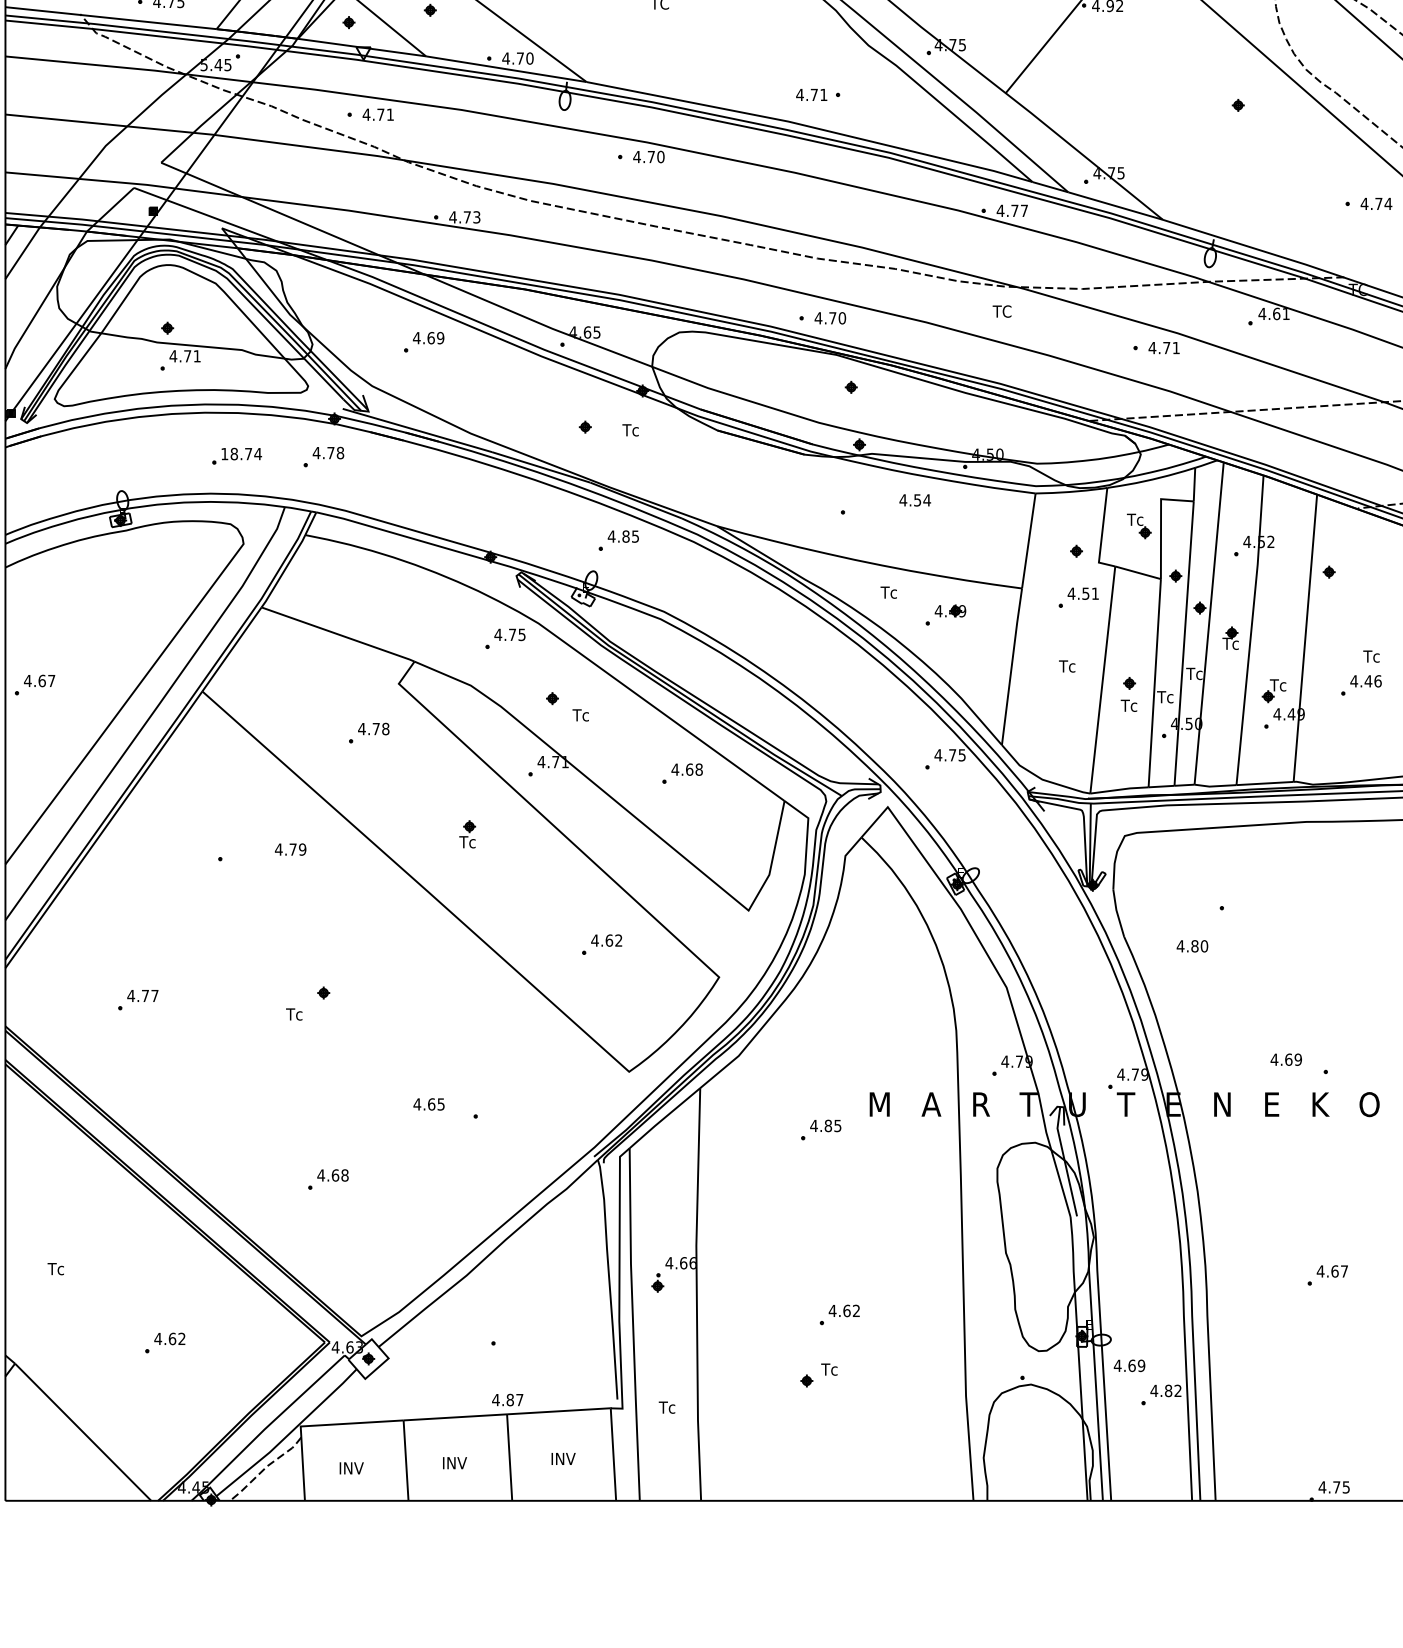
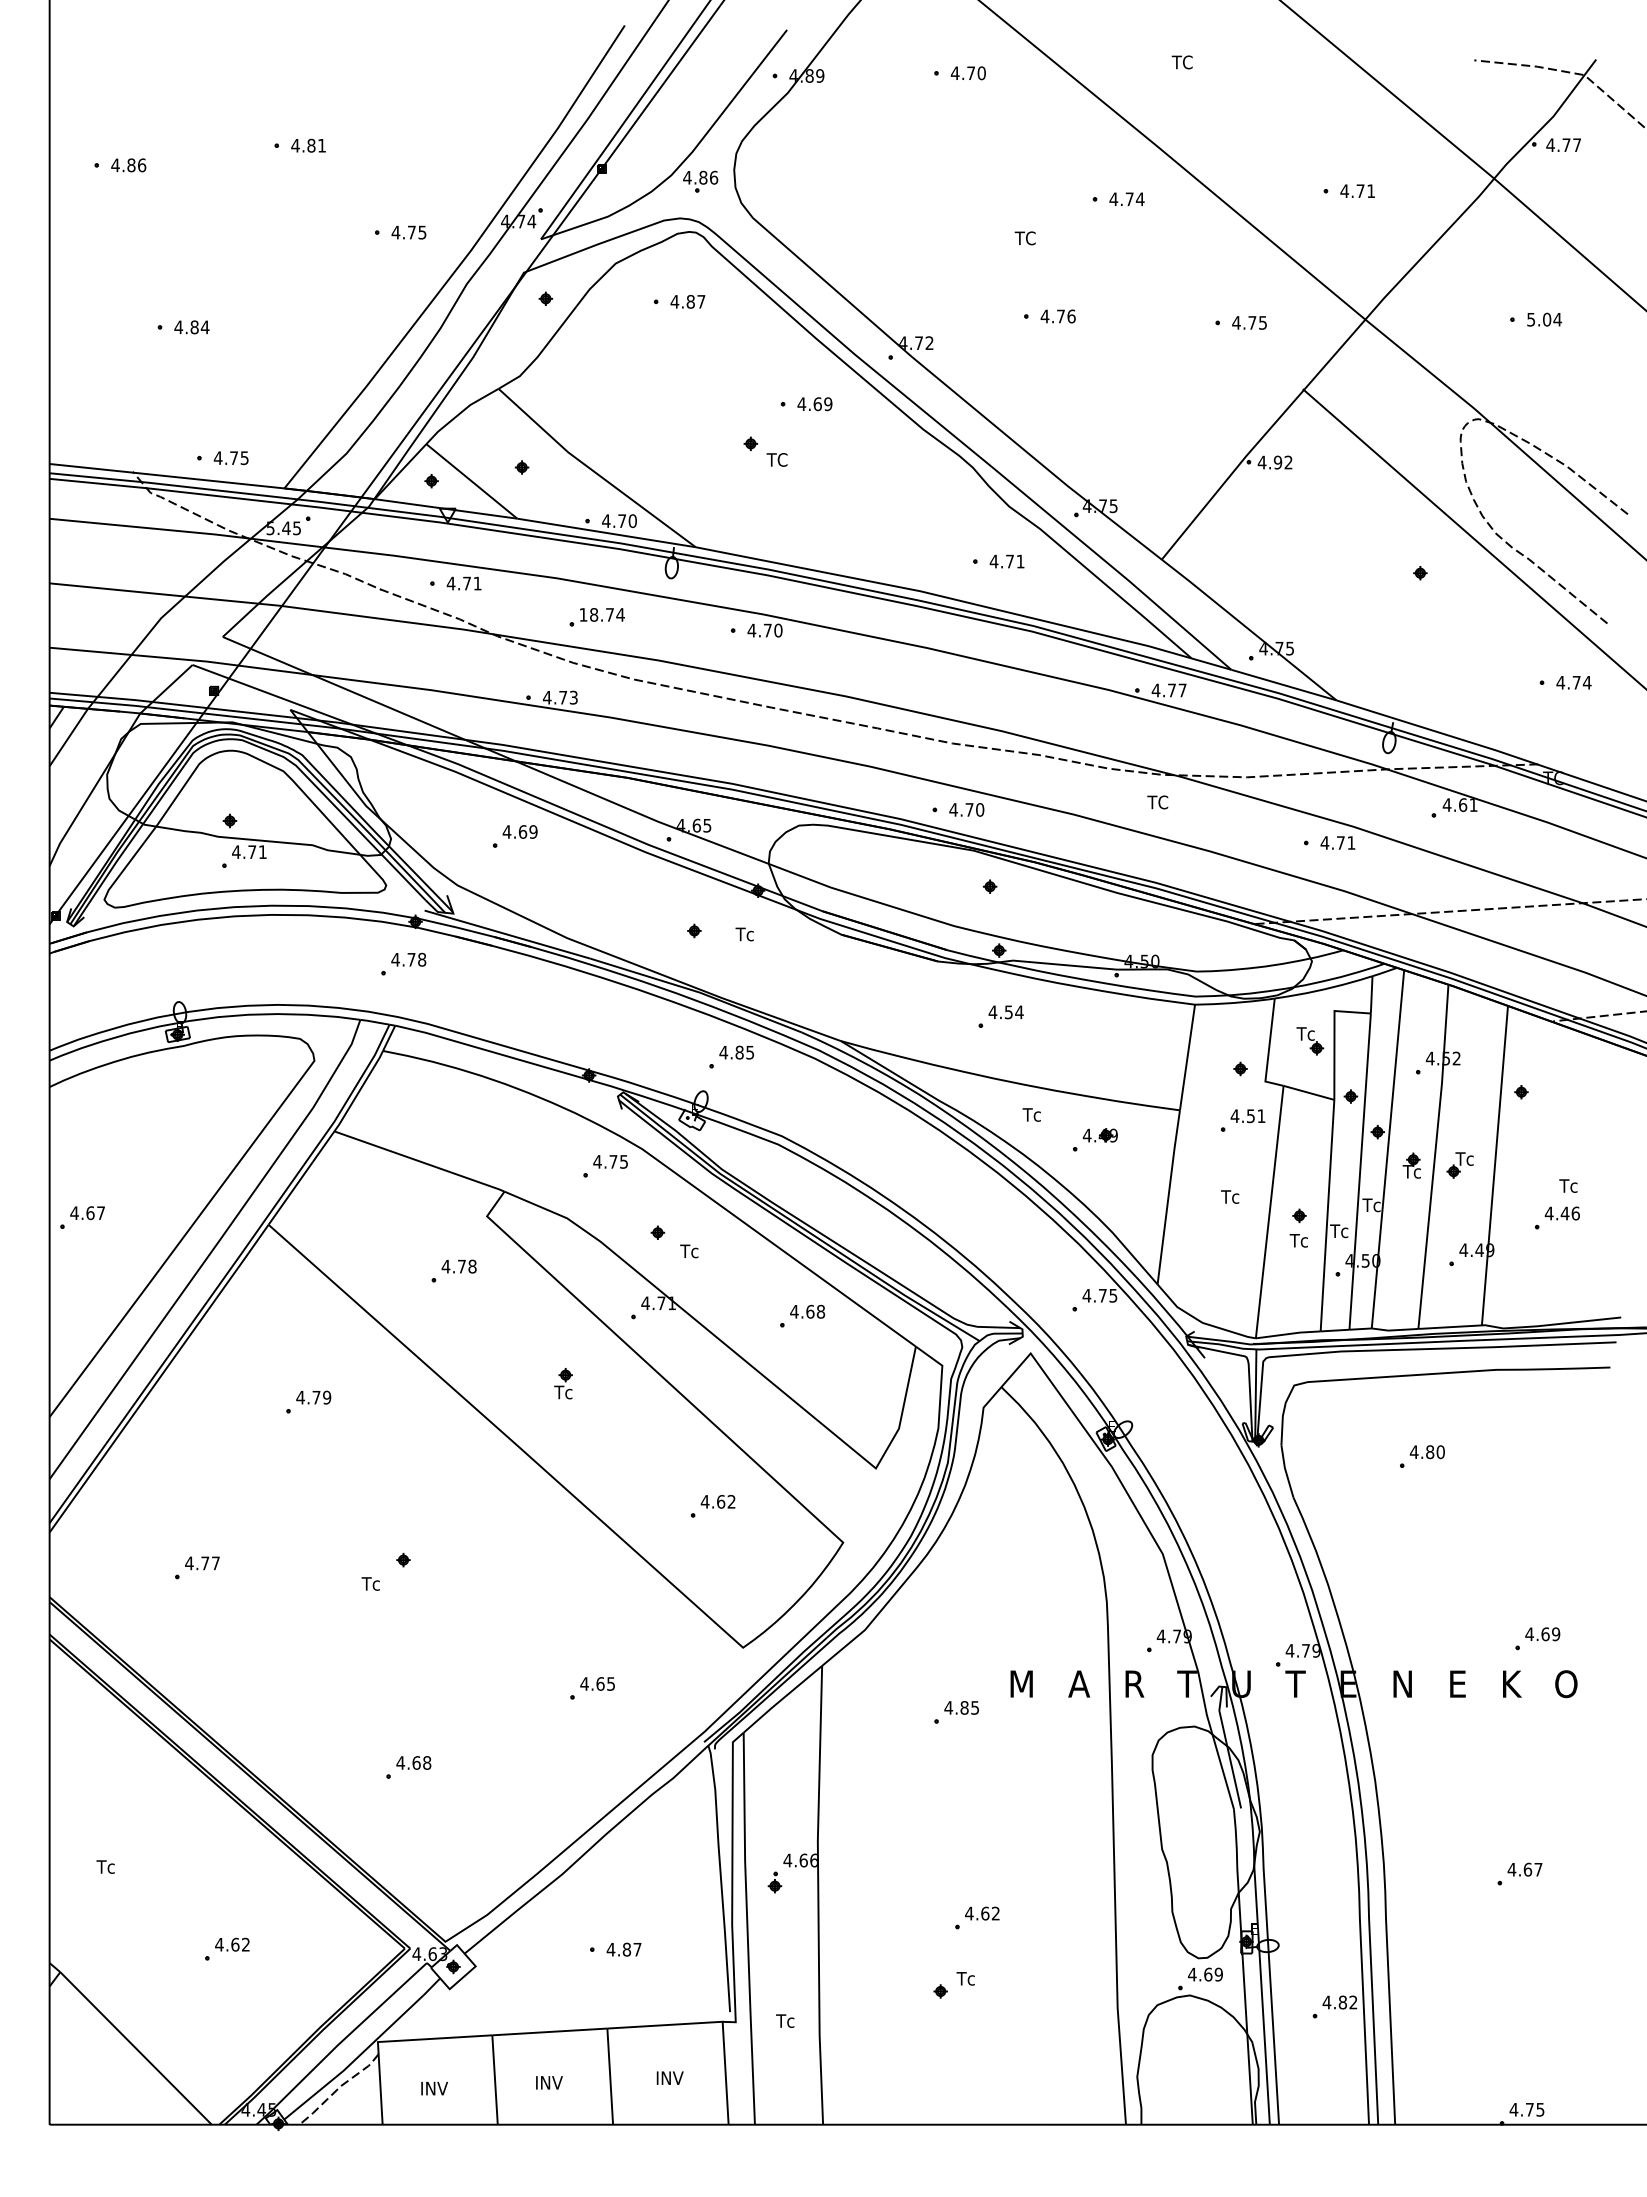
text: (811, 94) -> (1006, 561), moved
part: (236, 456) -> (596, 617), moved
text: (914, 500) -> (1005, 1012), moved
part: (1273, 691) -> (1459, 1165), moved
text: (290, 849) -> (313, 1397), moved
text: (1191, 946) -> (1426, 1452), moved
text: (1286, 1059) -> (1542, 1634), moved
text: (428, 1104) -> (597, 1683), moved
text: (1129, 1365) -> (1205, 1974), moved
text: (507, 1399) -> (623, 1949), moved

